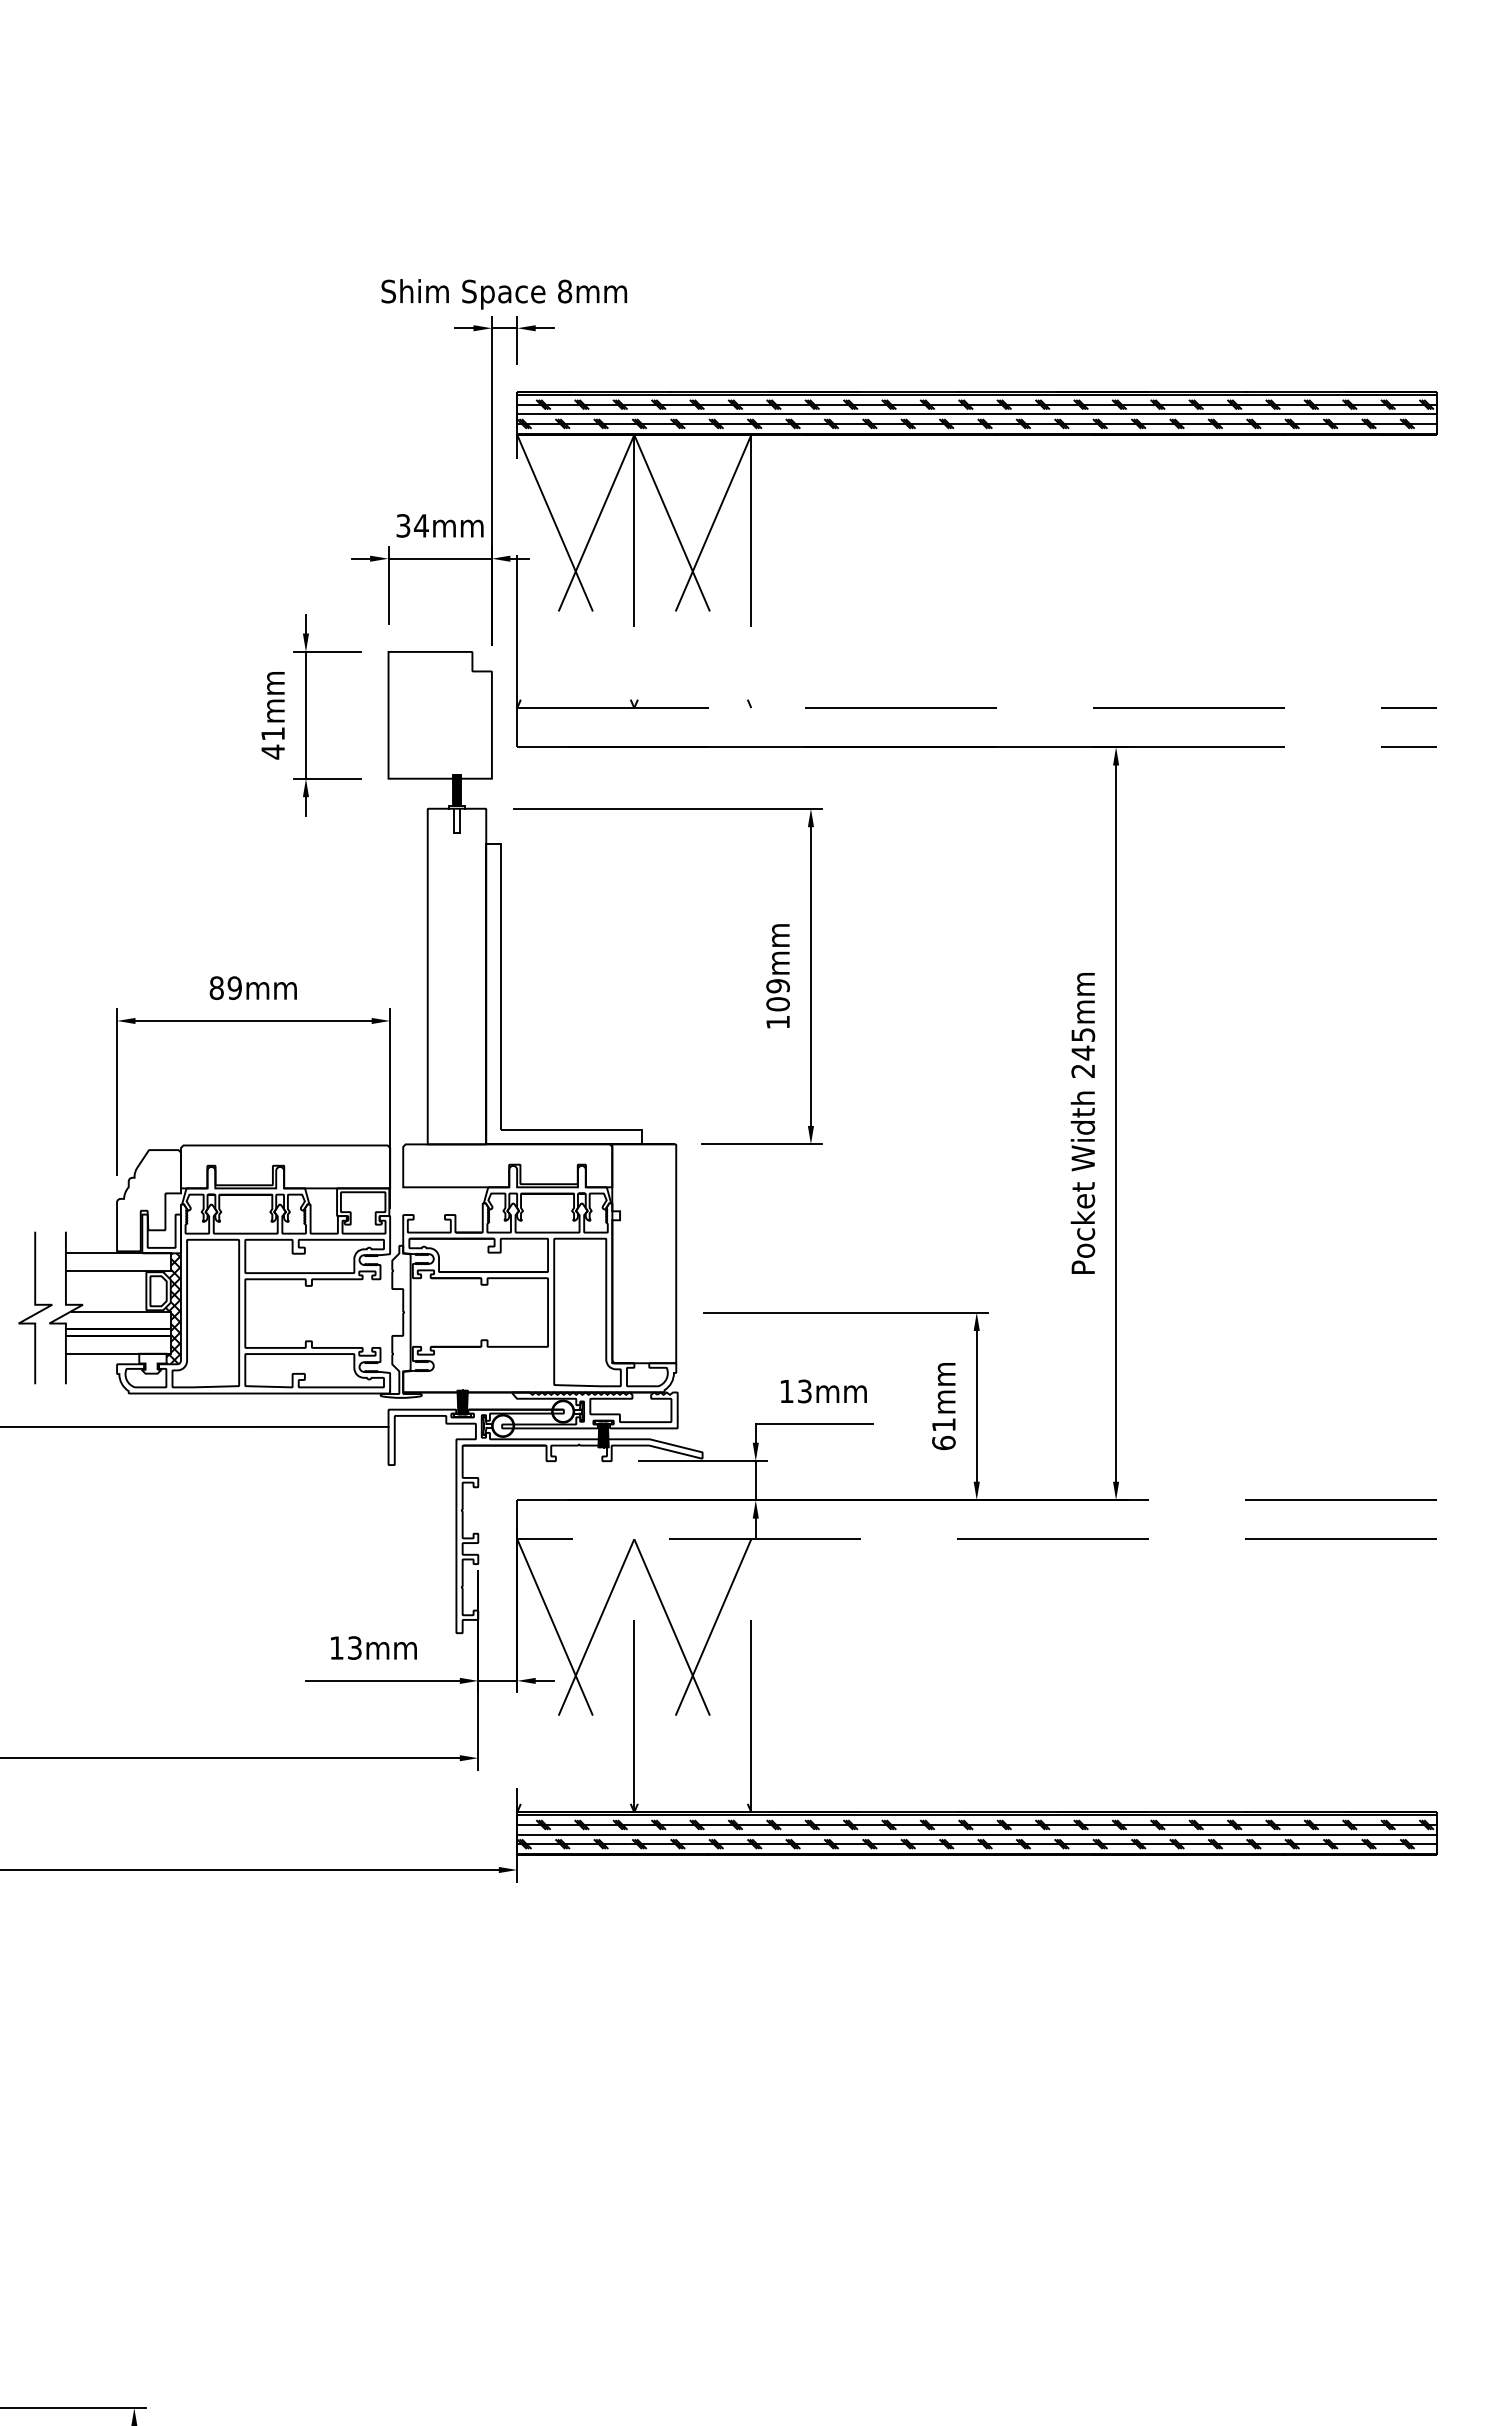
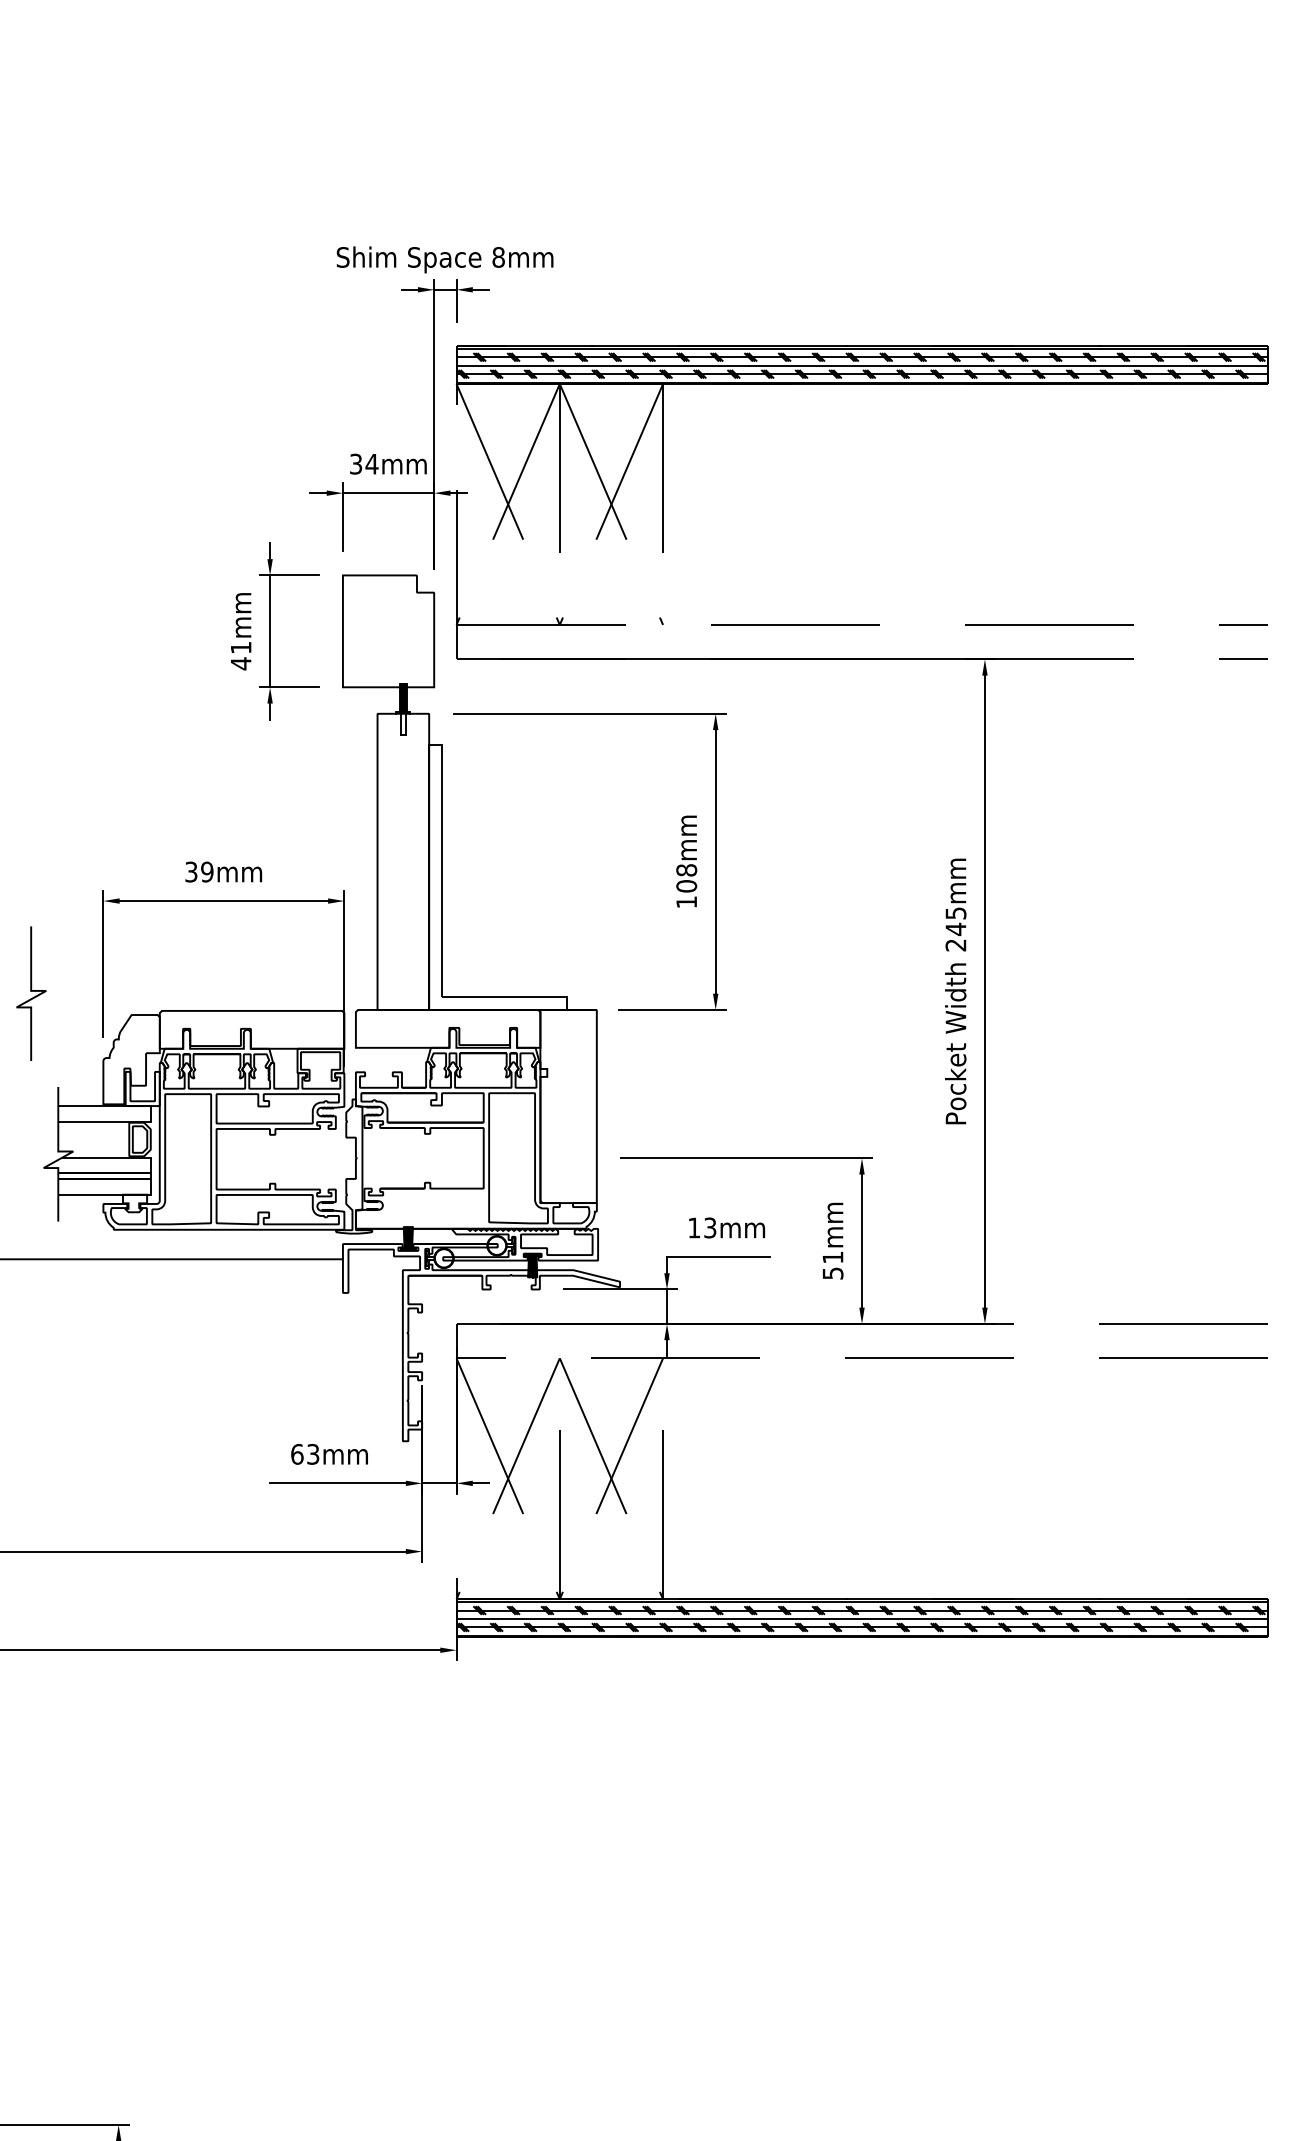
text: (777, 986) -> (686, 870), 109mm -> 108mm
text: (216, 987) -> (191, 871), 89mm -> 39mm
part: (35, 1307) -> (31, 993), moved
hatch: (171, 1308) -> (151, 1154), removed
text: (943, 1442) -> (832, 1273), 61mm -> 51mm
text: (336, 1647) -> (297, 1453), 13mm -> 63mm

